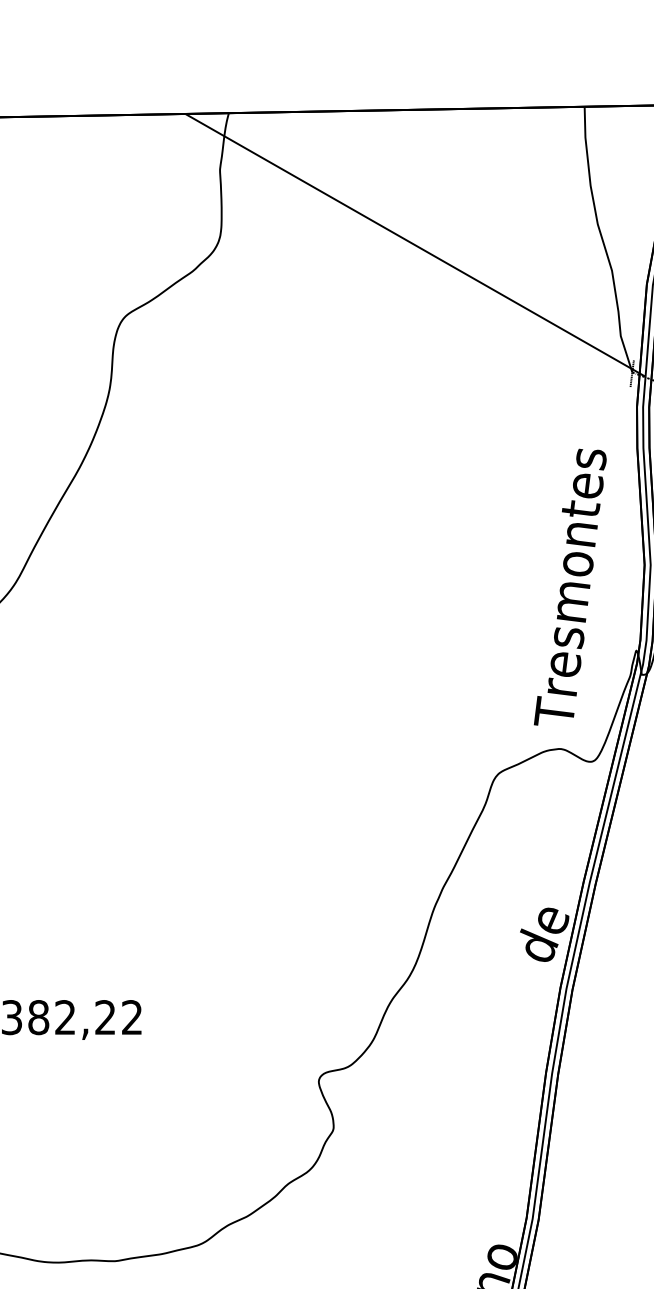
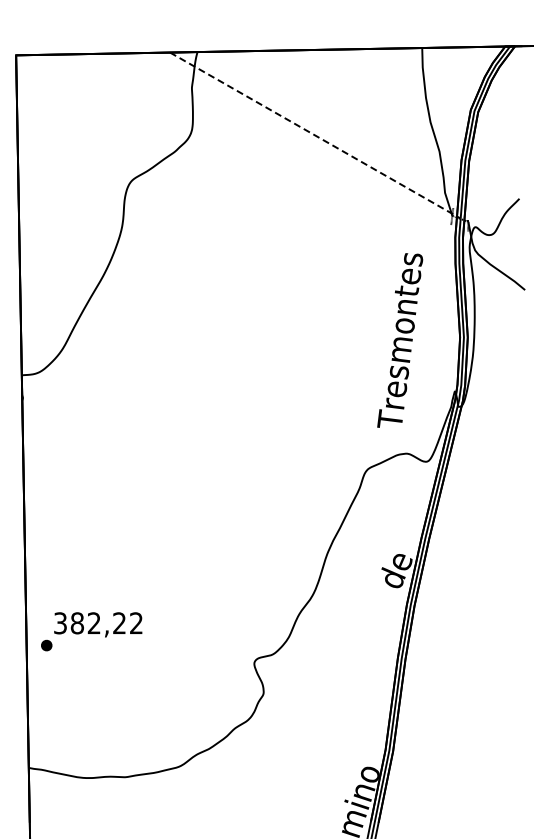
line: (412, 243) -> (313, 134), solid -> dashed
text: (570, 587) -> (400, 340), moved

